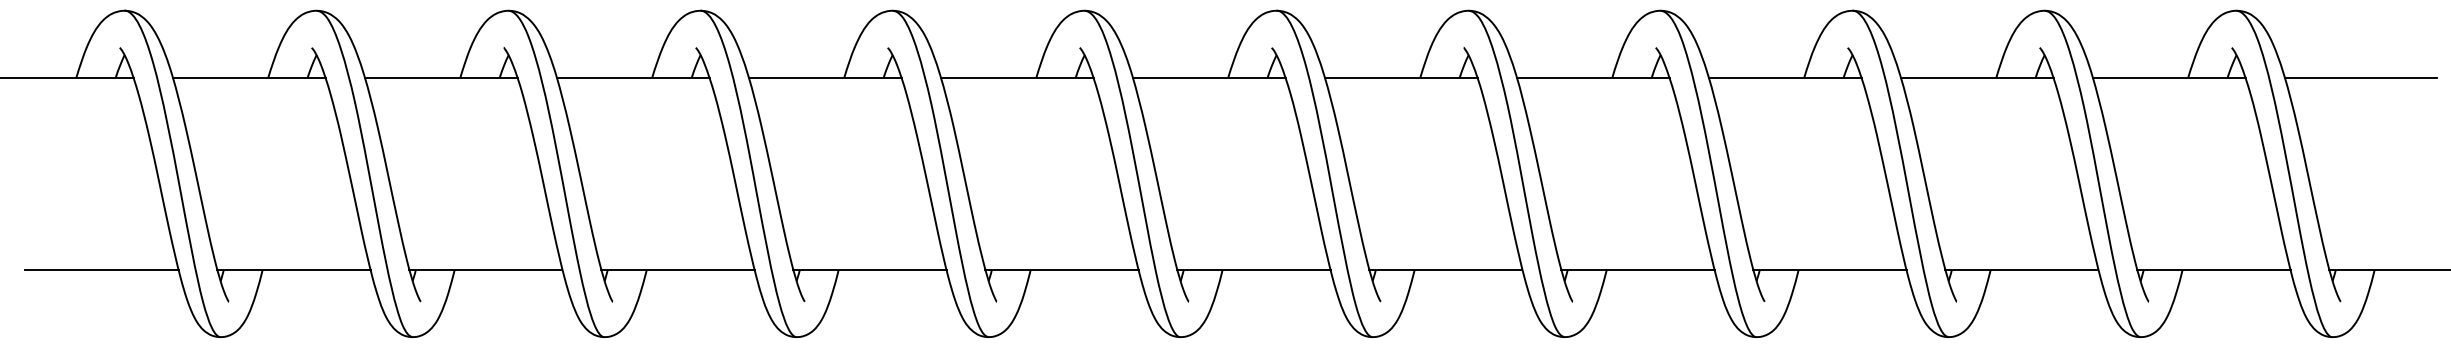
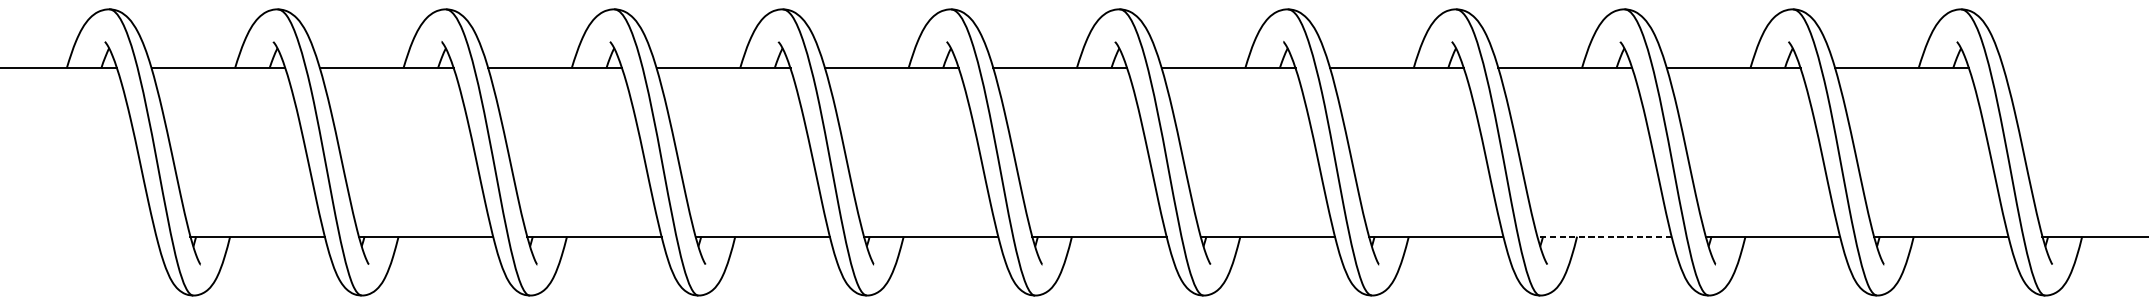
line: (2360, 77) -> (2069, 67), removed
line: (101, 269) -> (88, 236), removed
line: (1829, 269) -> (1604, 236), solid -> dashed

